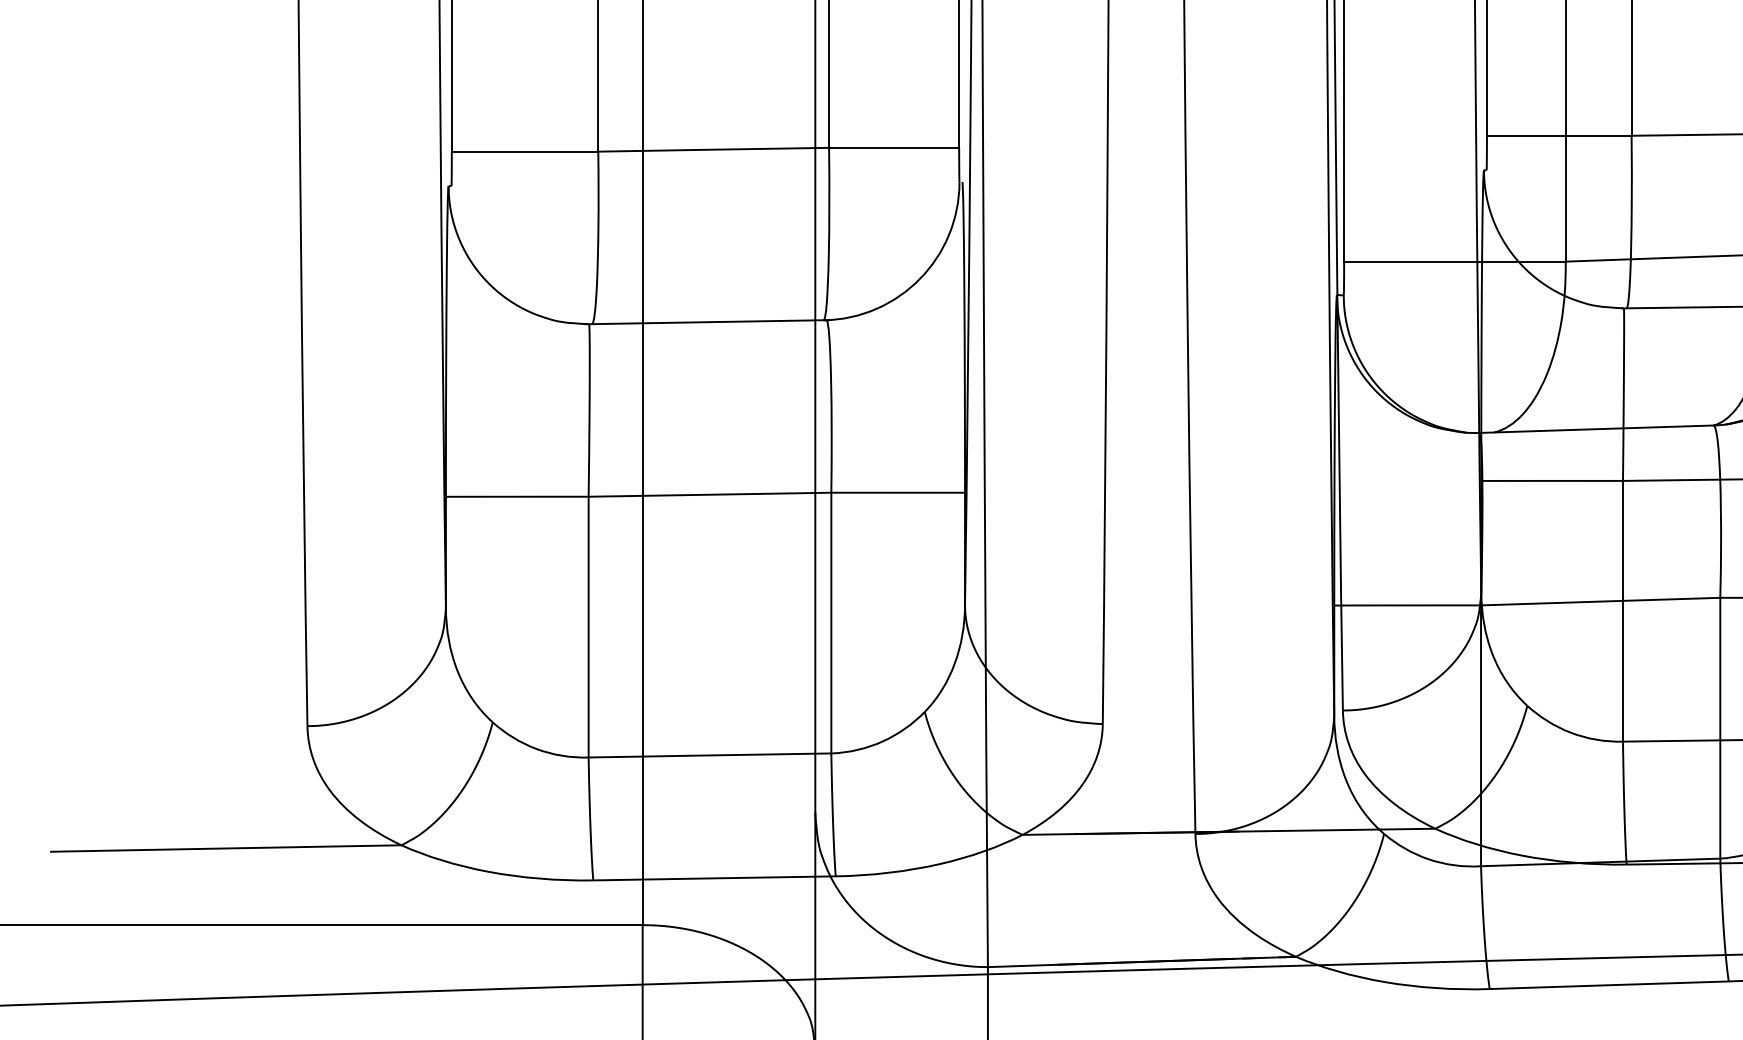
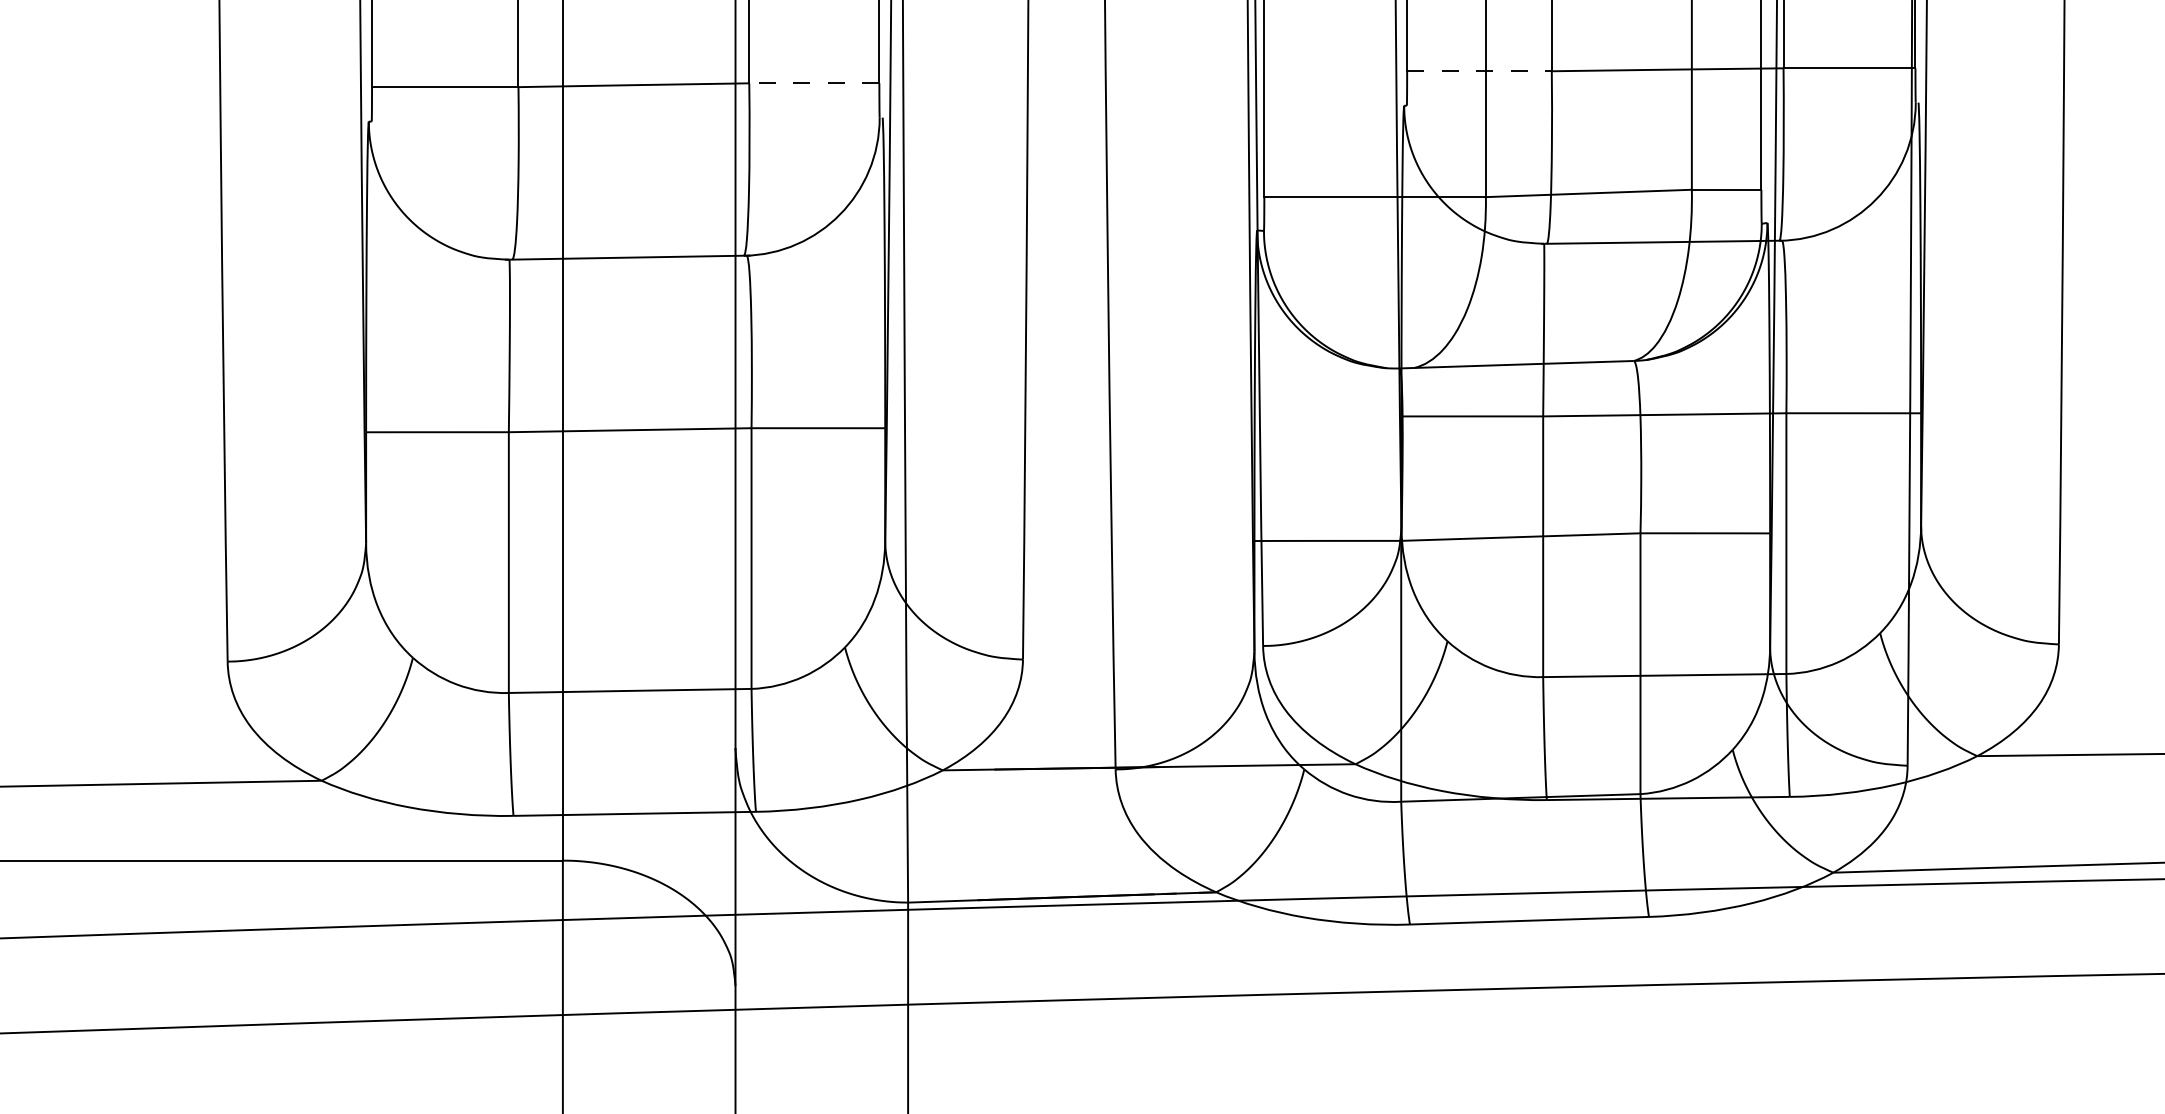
line: (1559, 136) -> (1479, 71), solid -> dashed
line: (893, 148) -> (813, 83), solid -> dashed

